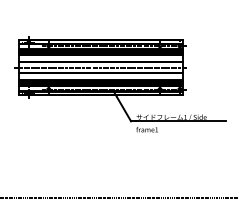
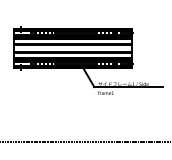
line: (100, 67) -> (72, 48), removed

